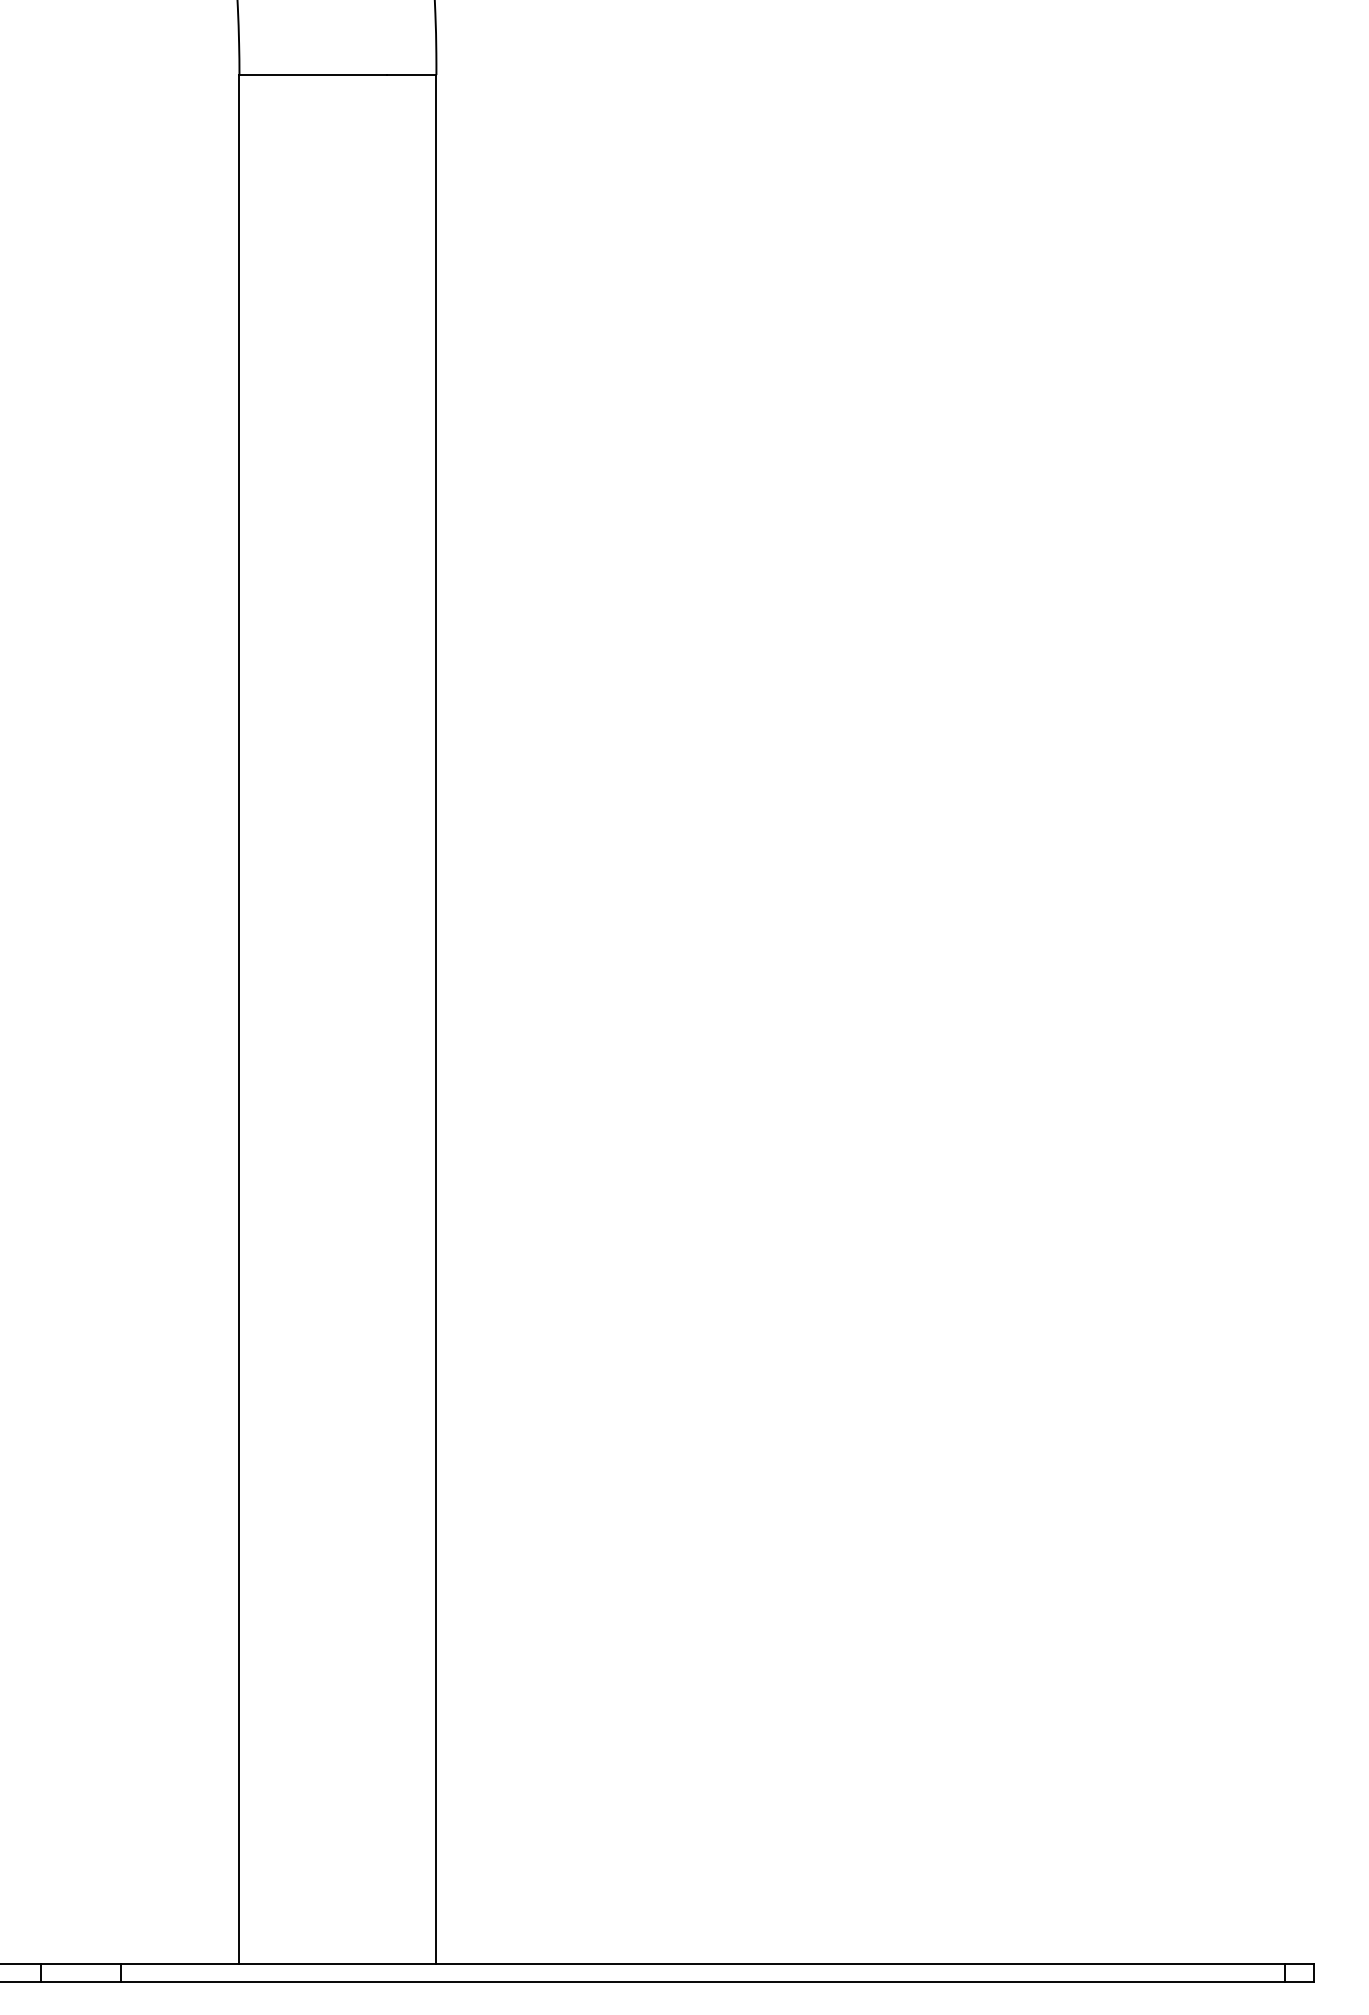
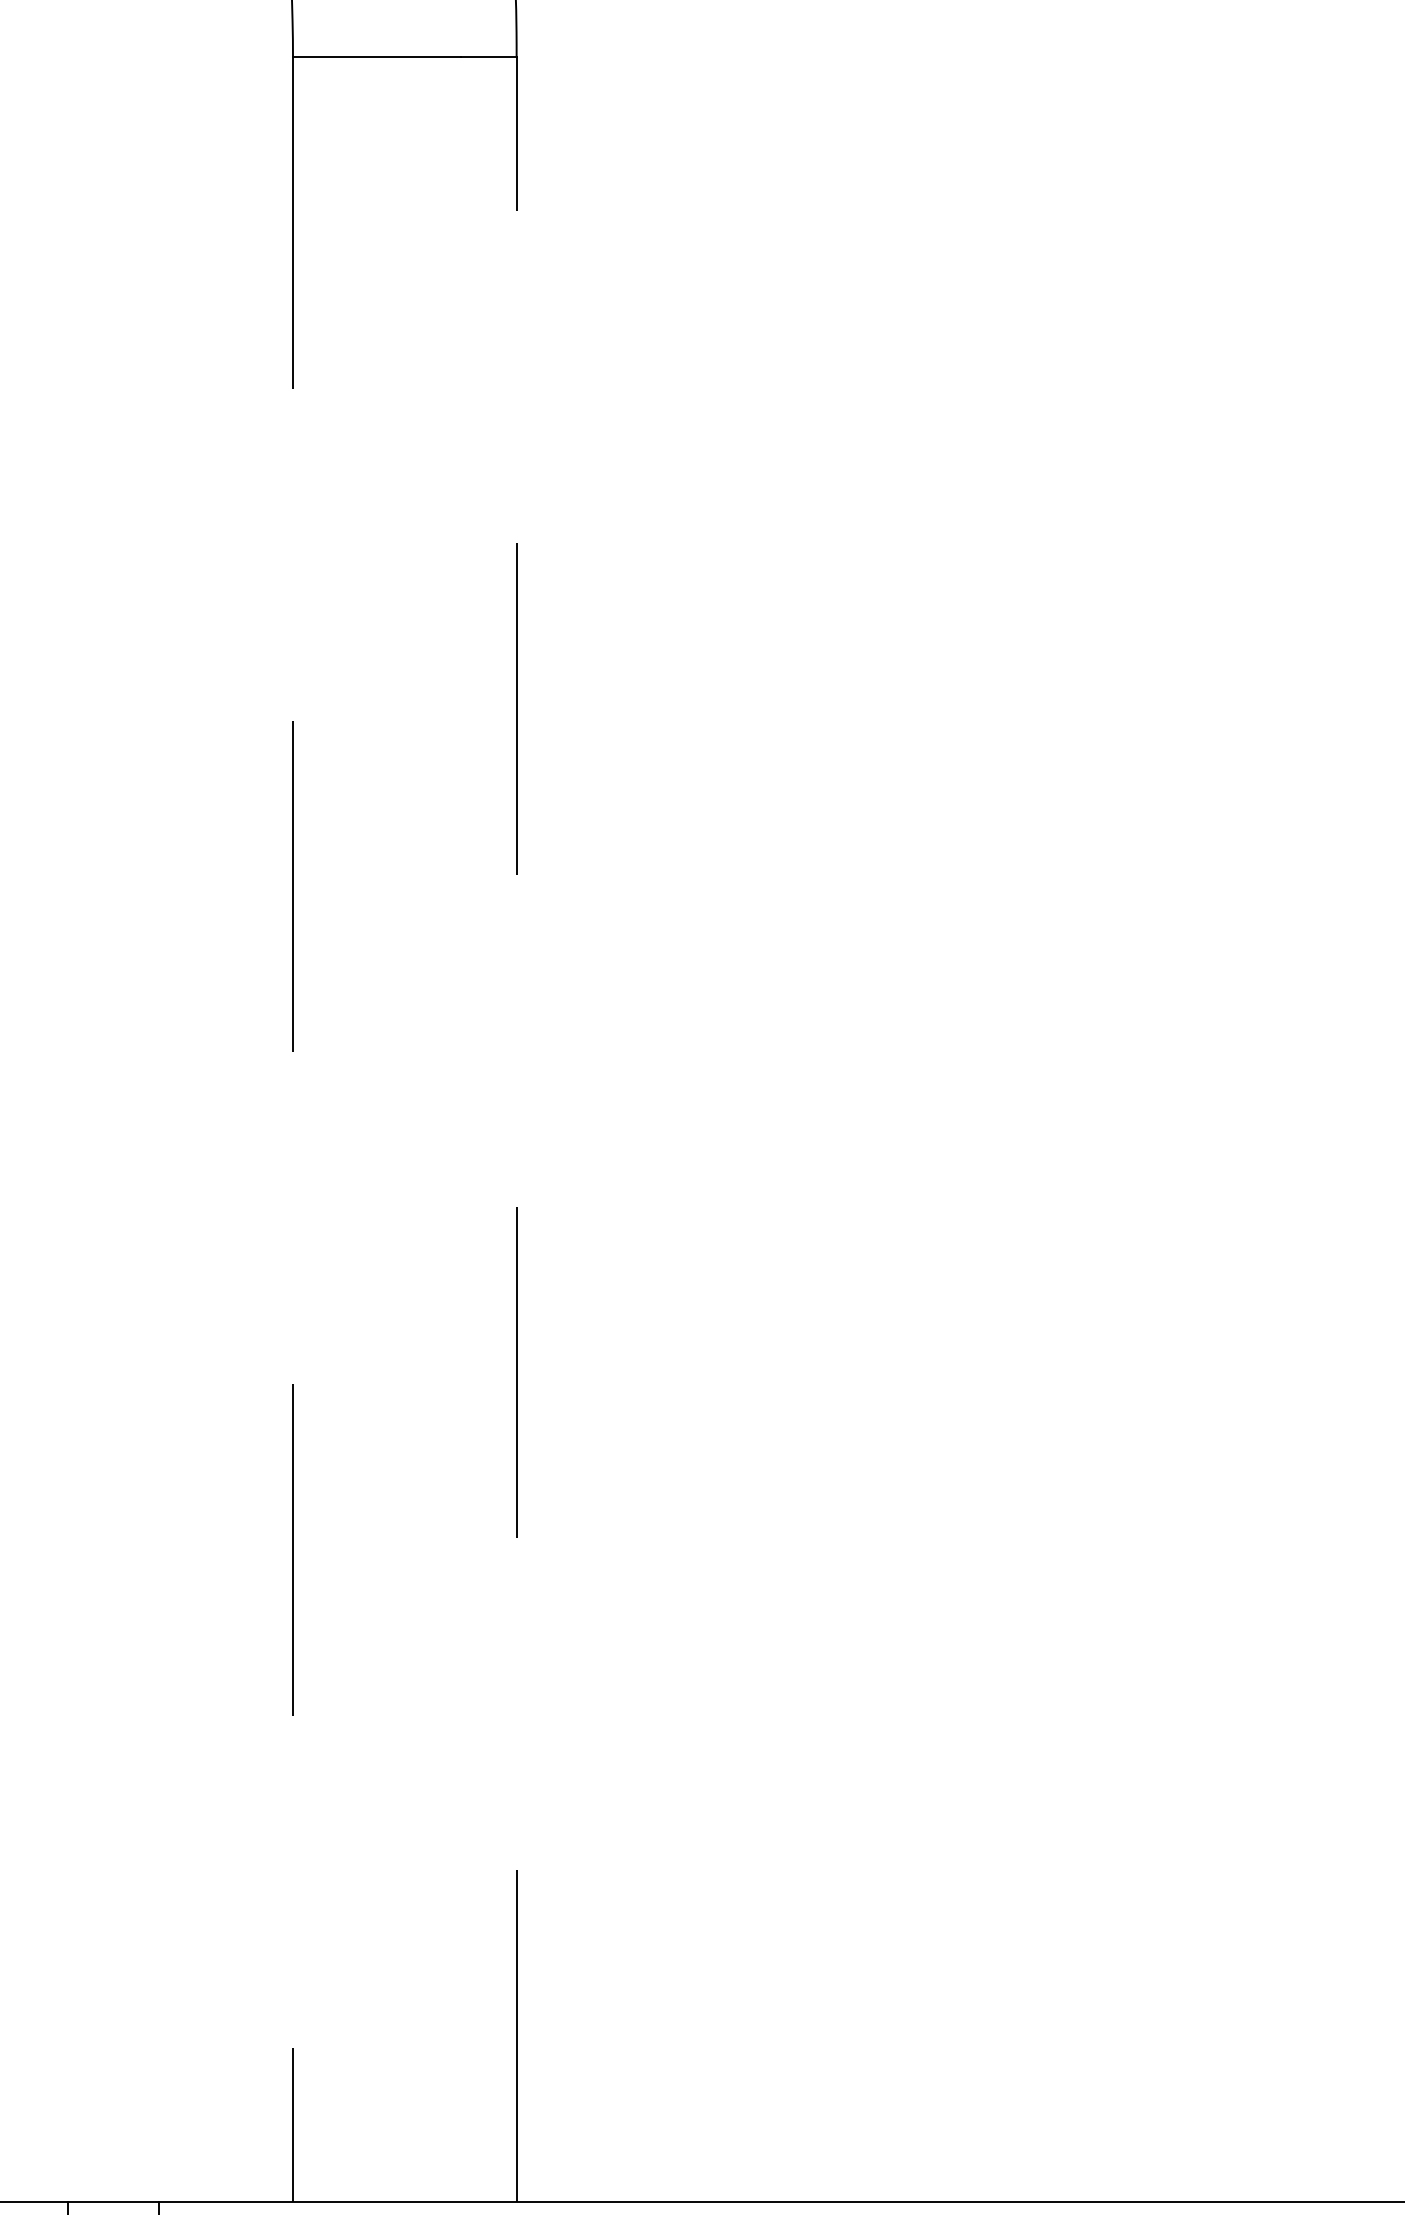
line: (239, 1019) -> (293, 1129), solid -> dashed
line: (436, 1019) -> (516, 1129), solid -> dashed

